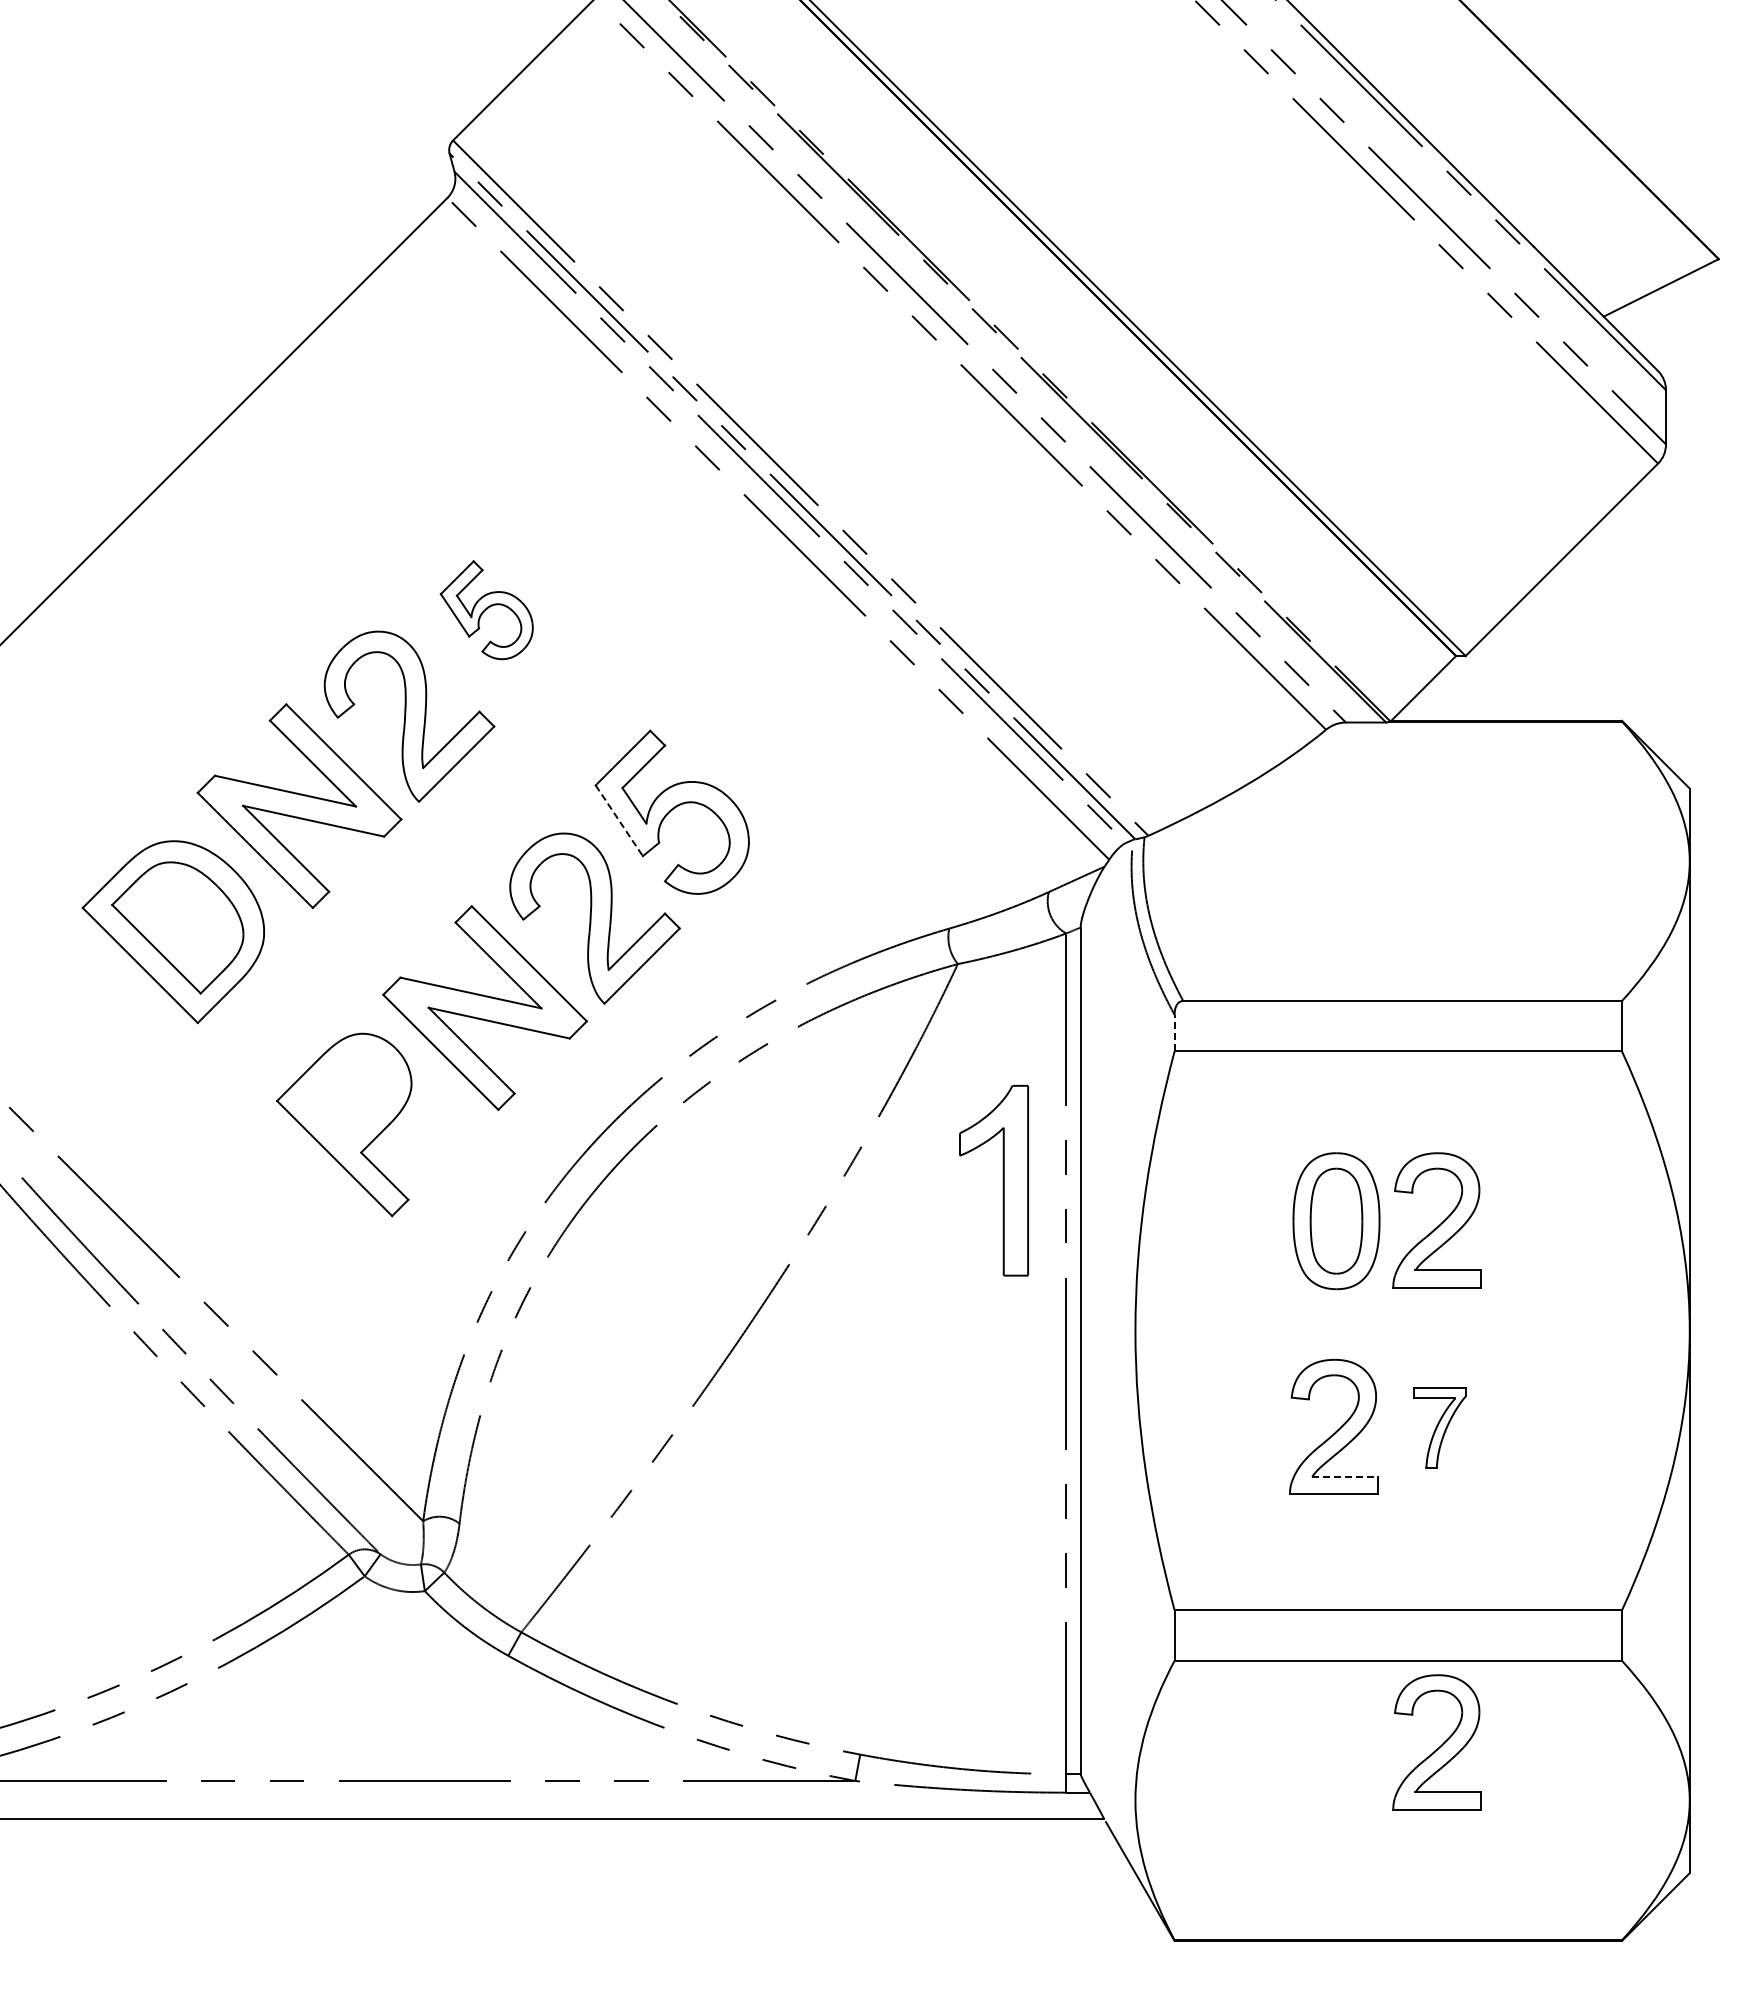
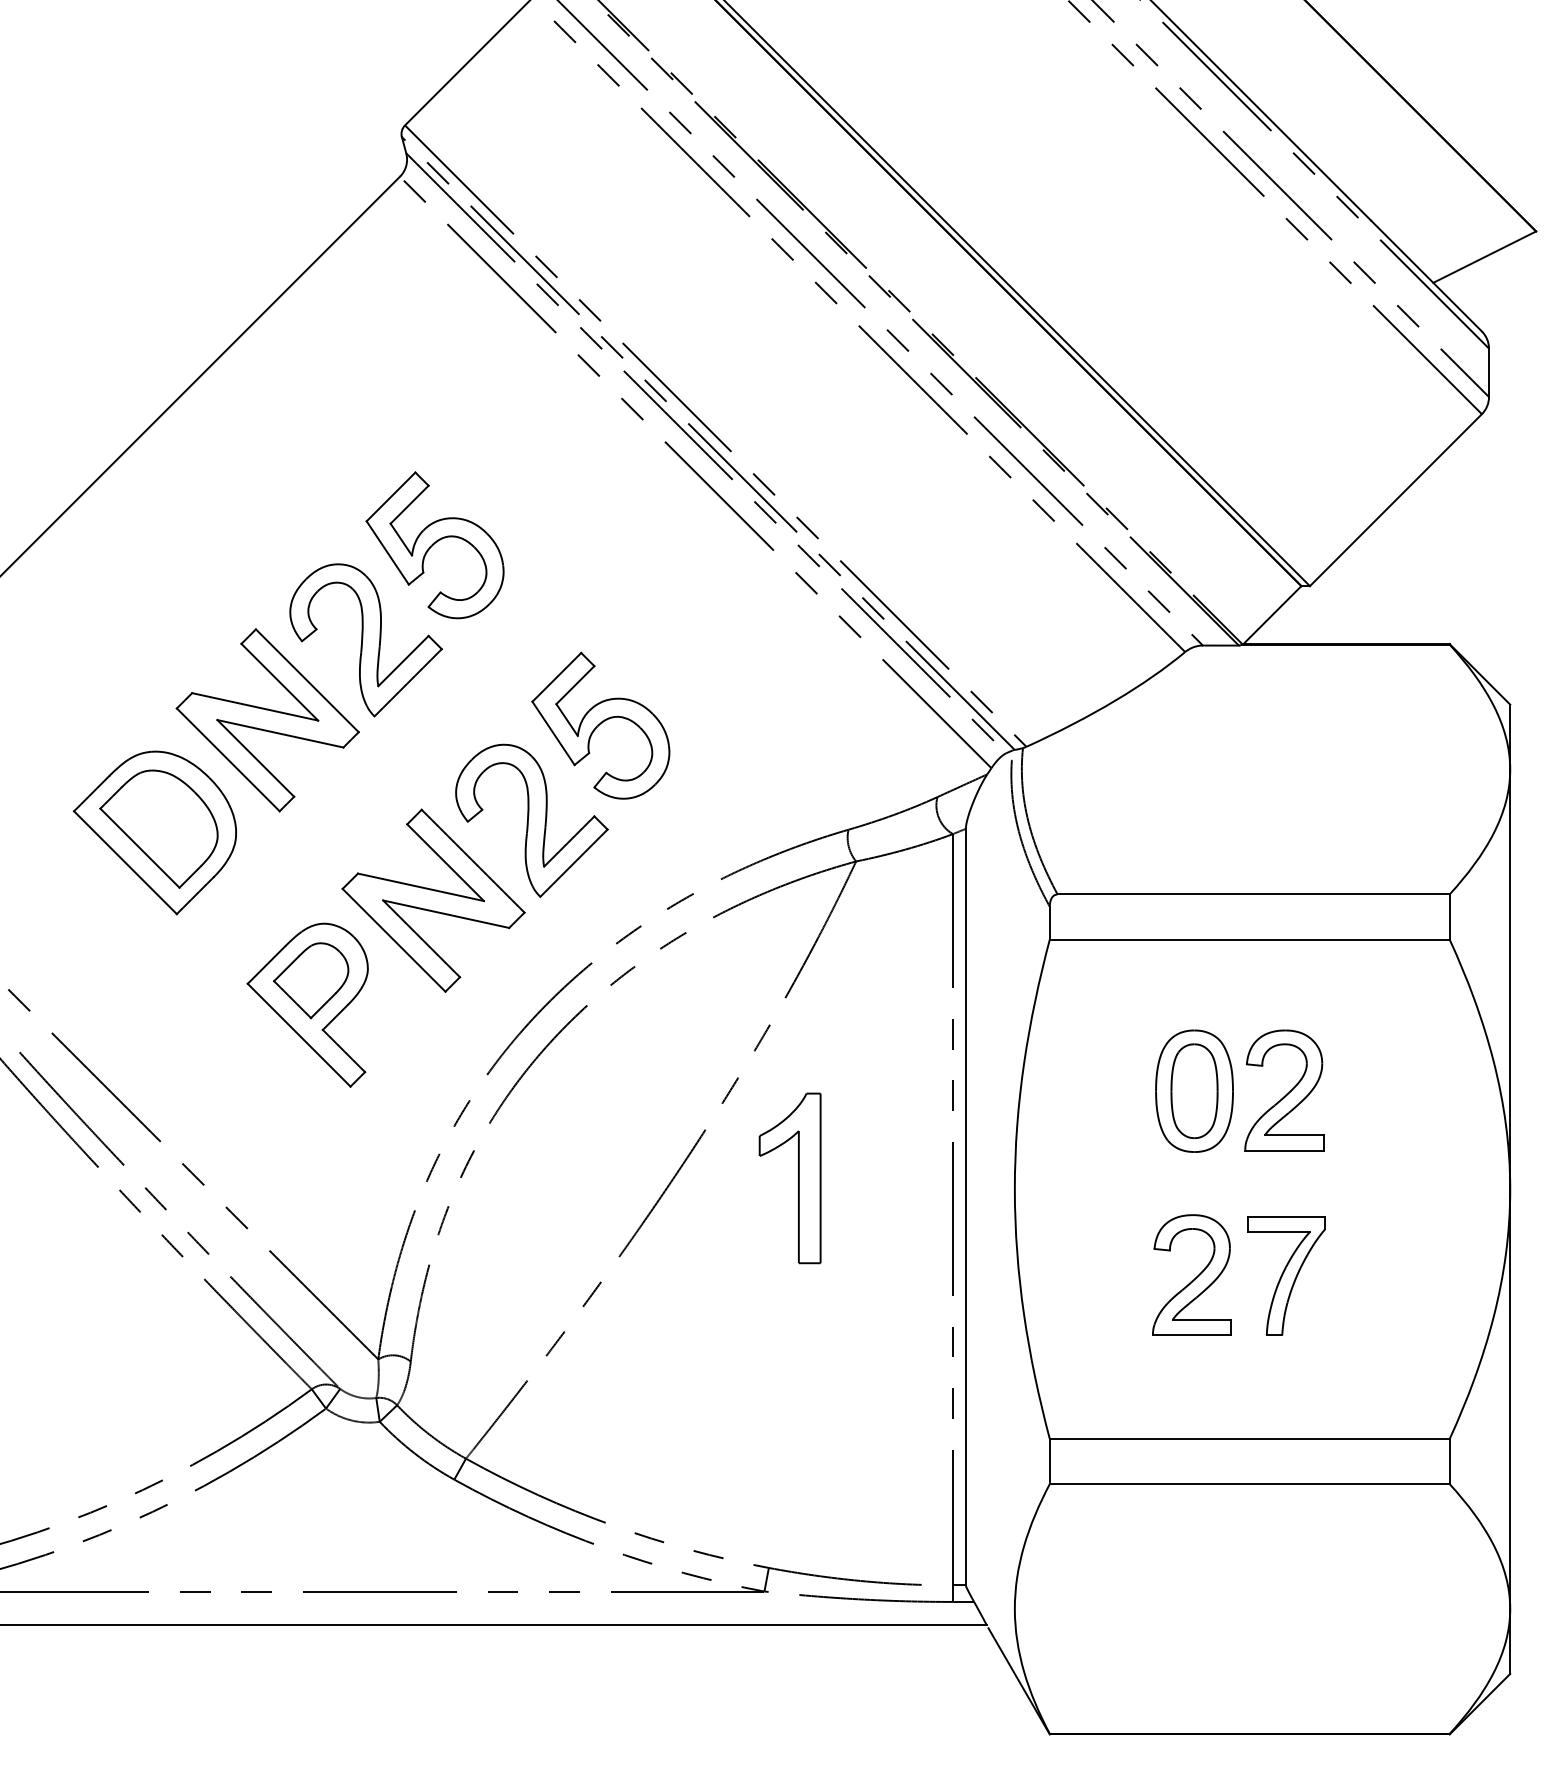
part: (486, 609) -> (434, 544), size x1.67
line: (619, 820) -> (553, 733), dashed -> solid
line: (1174, 1032) -> (1049, 922), dashed -> solid
part: (347, 1097) -> (310, 980), added
part: (1002, 1180) -> (797, 1178), moved
part: (1439, 1427) -> (1286, 1275), size x1.67
line: (1345, 1476) -> (1202, 1319), dashed -> solid
part: (1436, 1742) -> (1283, 1557), removed

